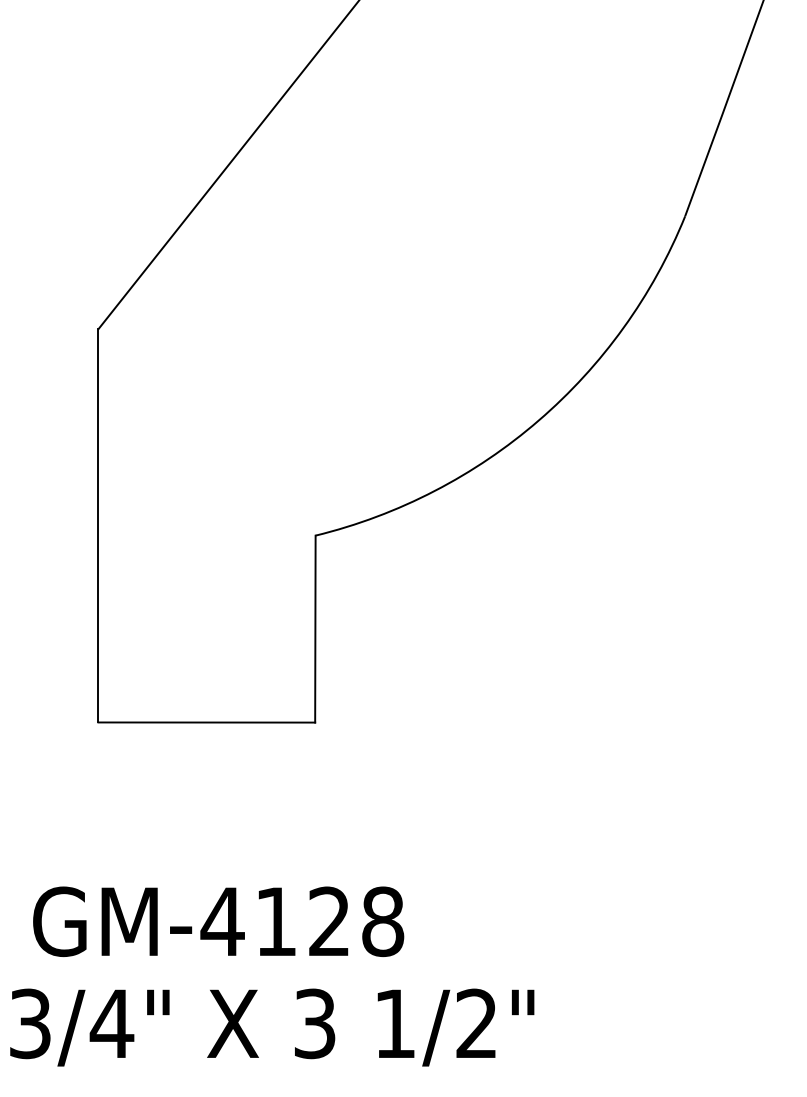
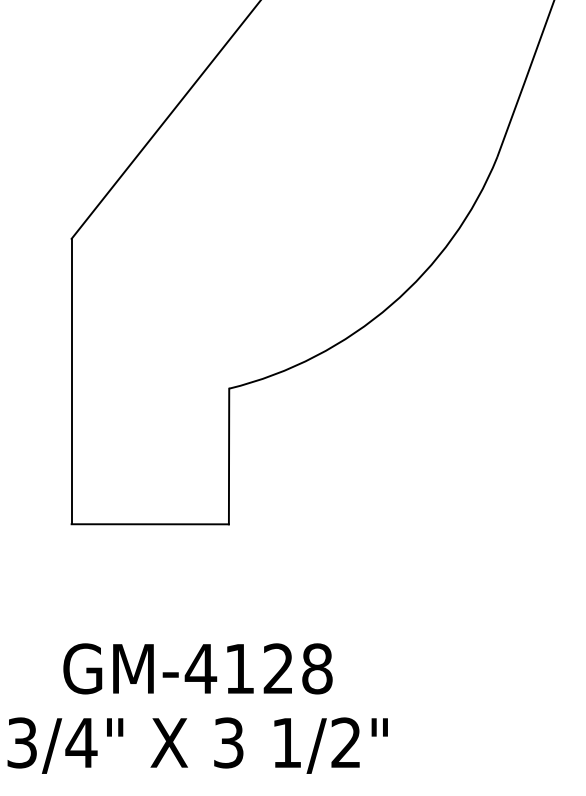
text: (218, 921) -> (197, 668), moved

